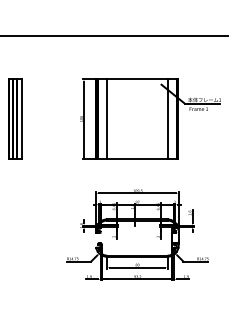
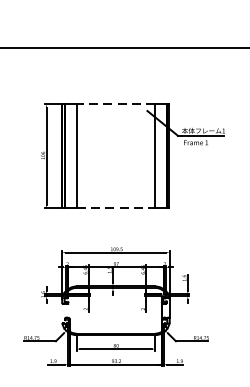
line: (136, 79) -> (114, 104), solid -> dashed
line: (137, 159) -> (116, 208), solid -> dashed

